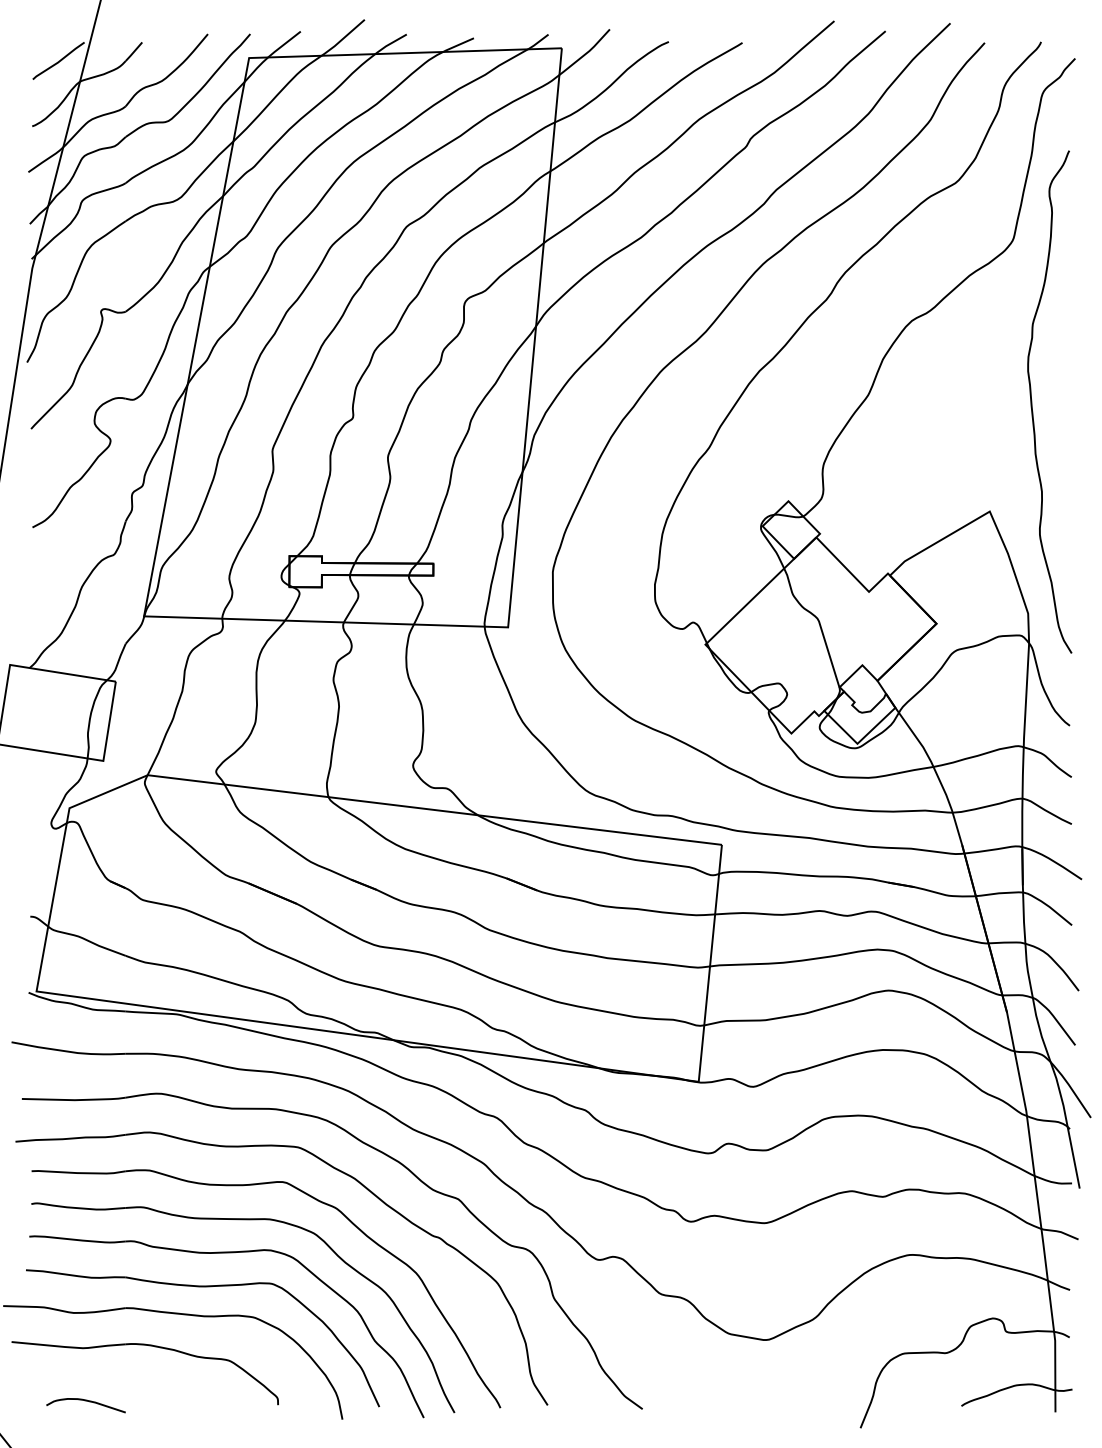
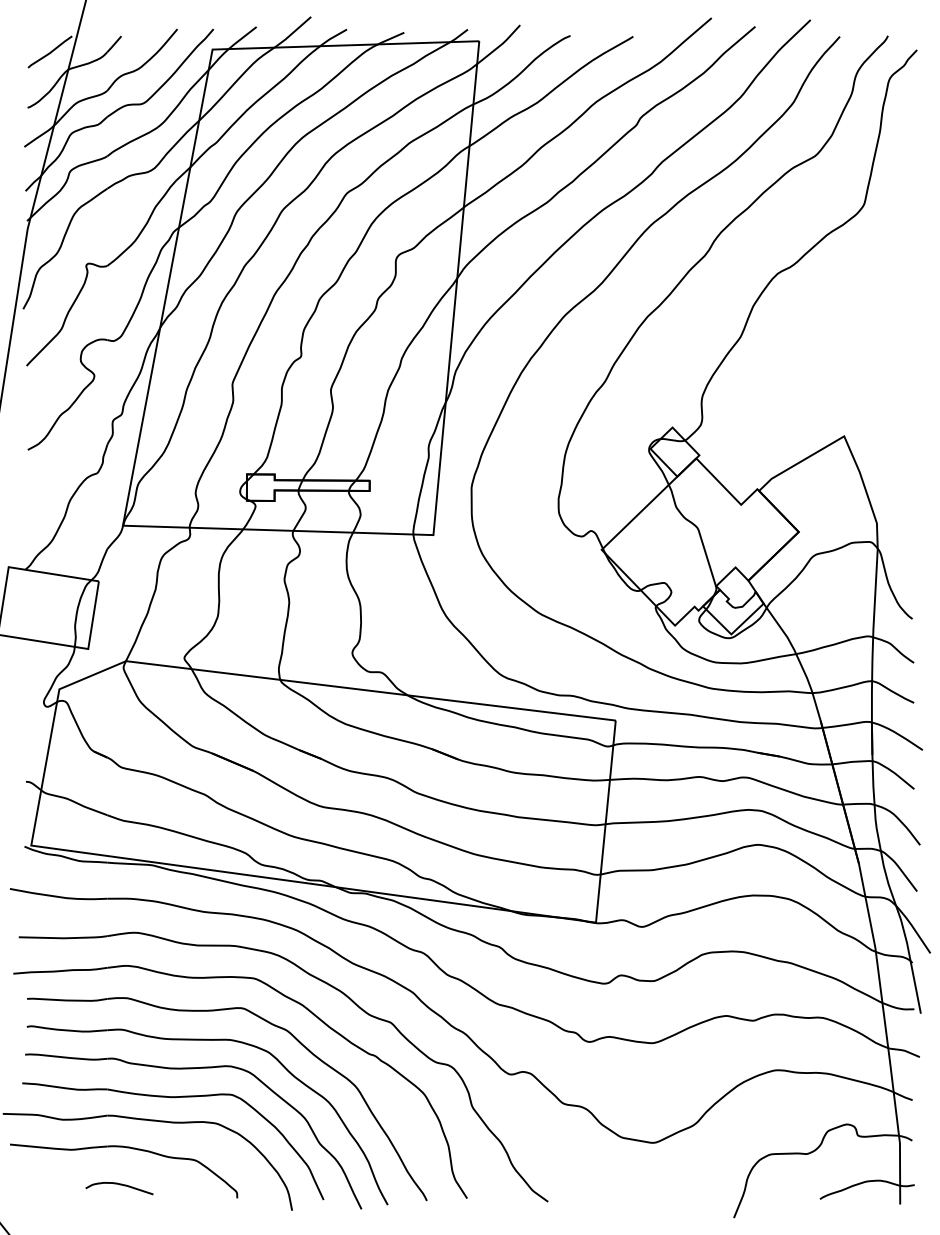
curve: (1032, 401) -> (880, 342), removed
curve: (85, 1401) -> (119, 1185), moved

